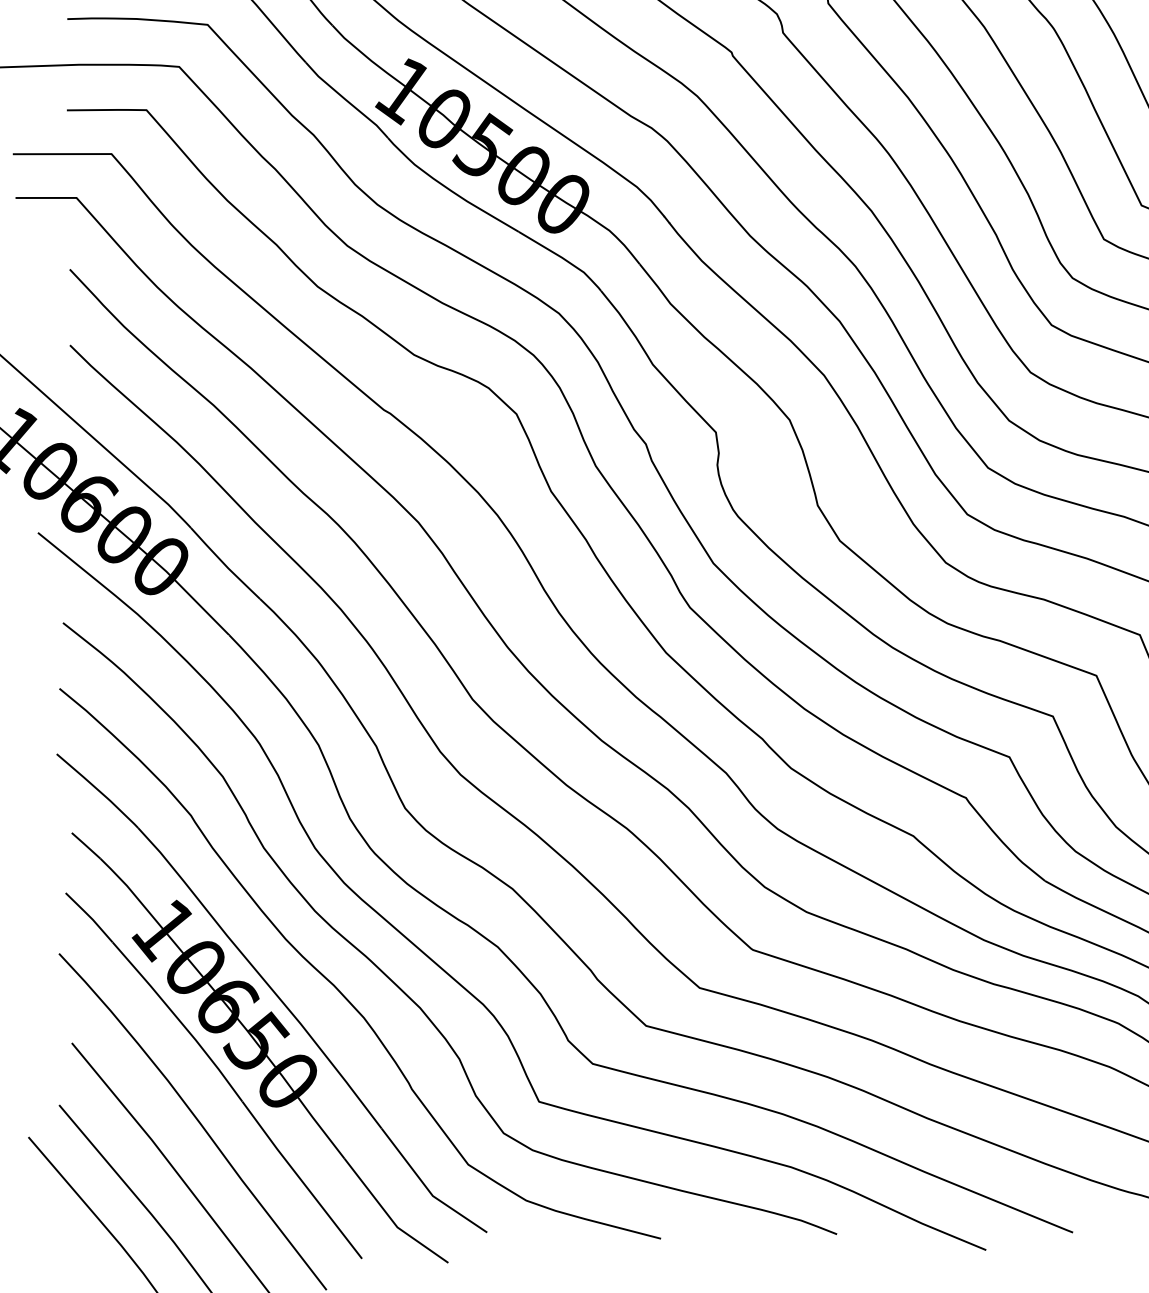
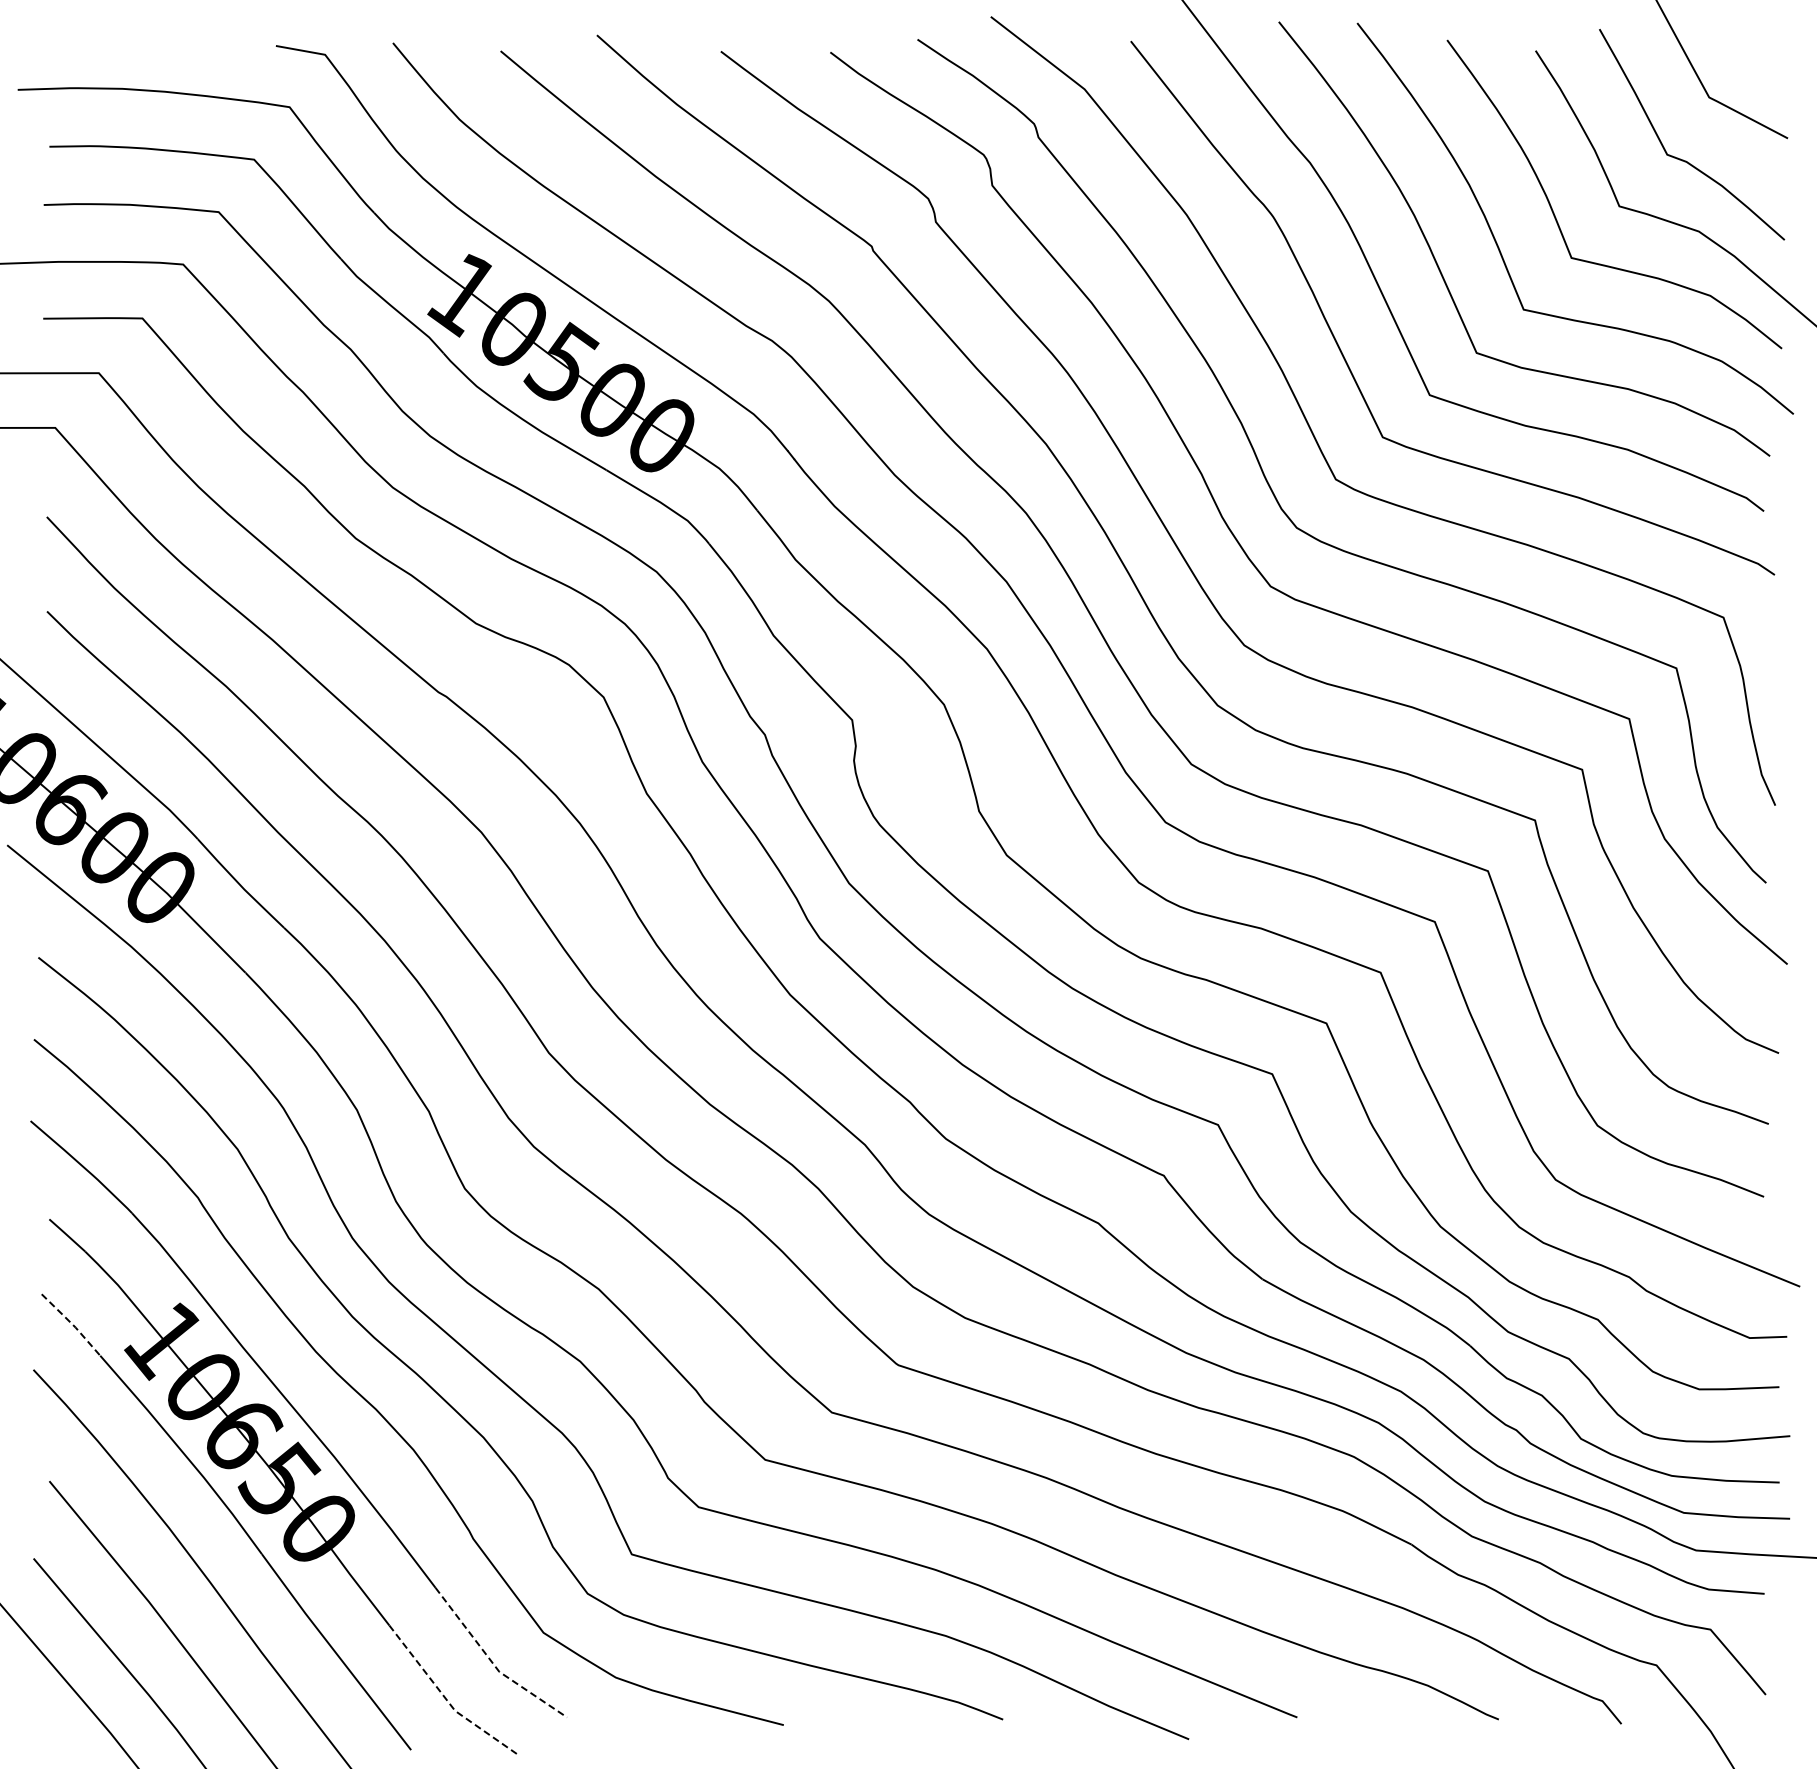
line: (90, 917) -> (72, 1324), solid -> dashed
line: (427, 1189) -> (492, 1663), solid -> dashed
line: (390, 1218) -> (446, 1699), solid -> dashed

